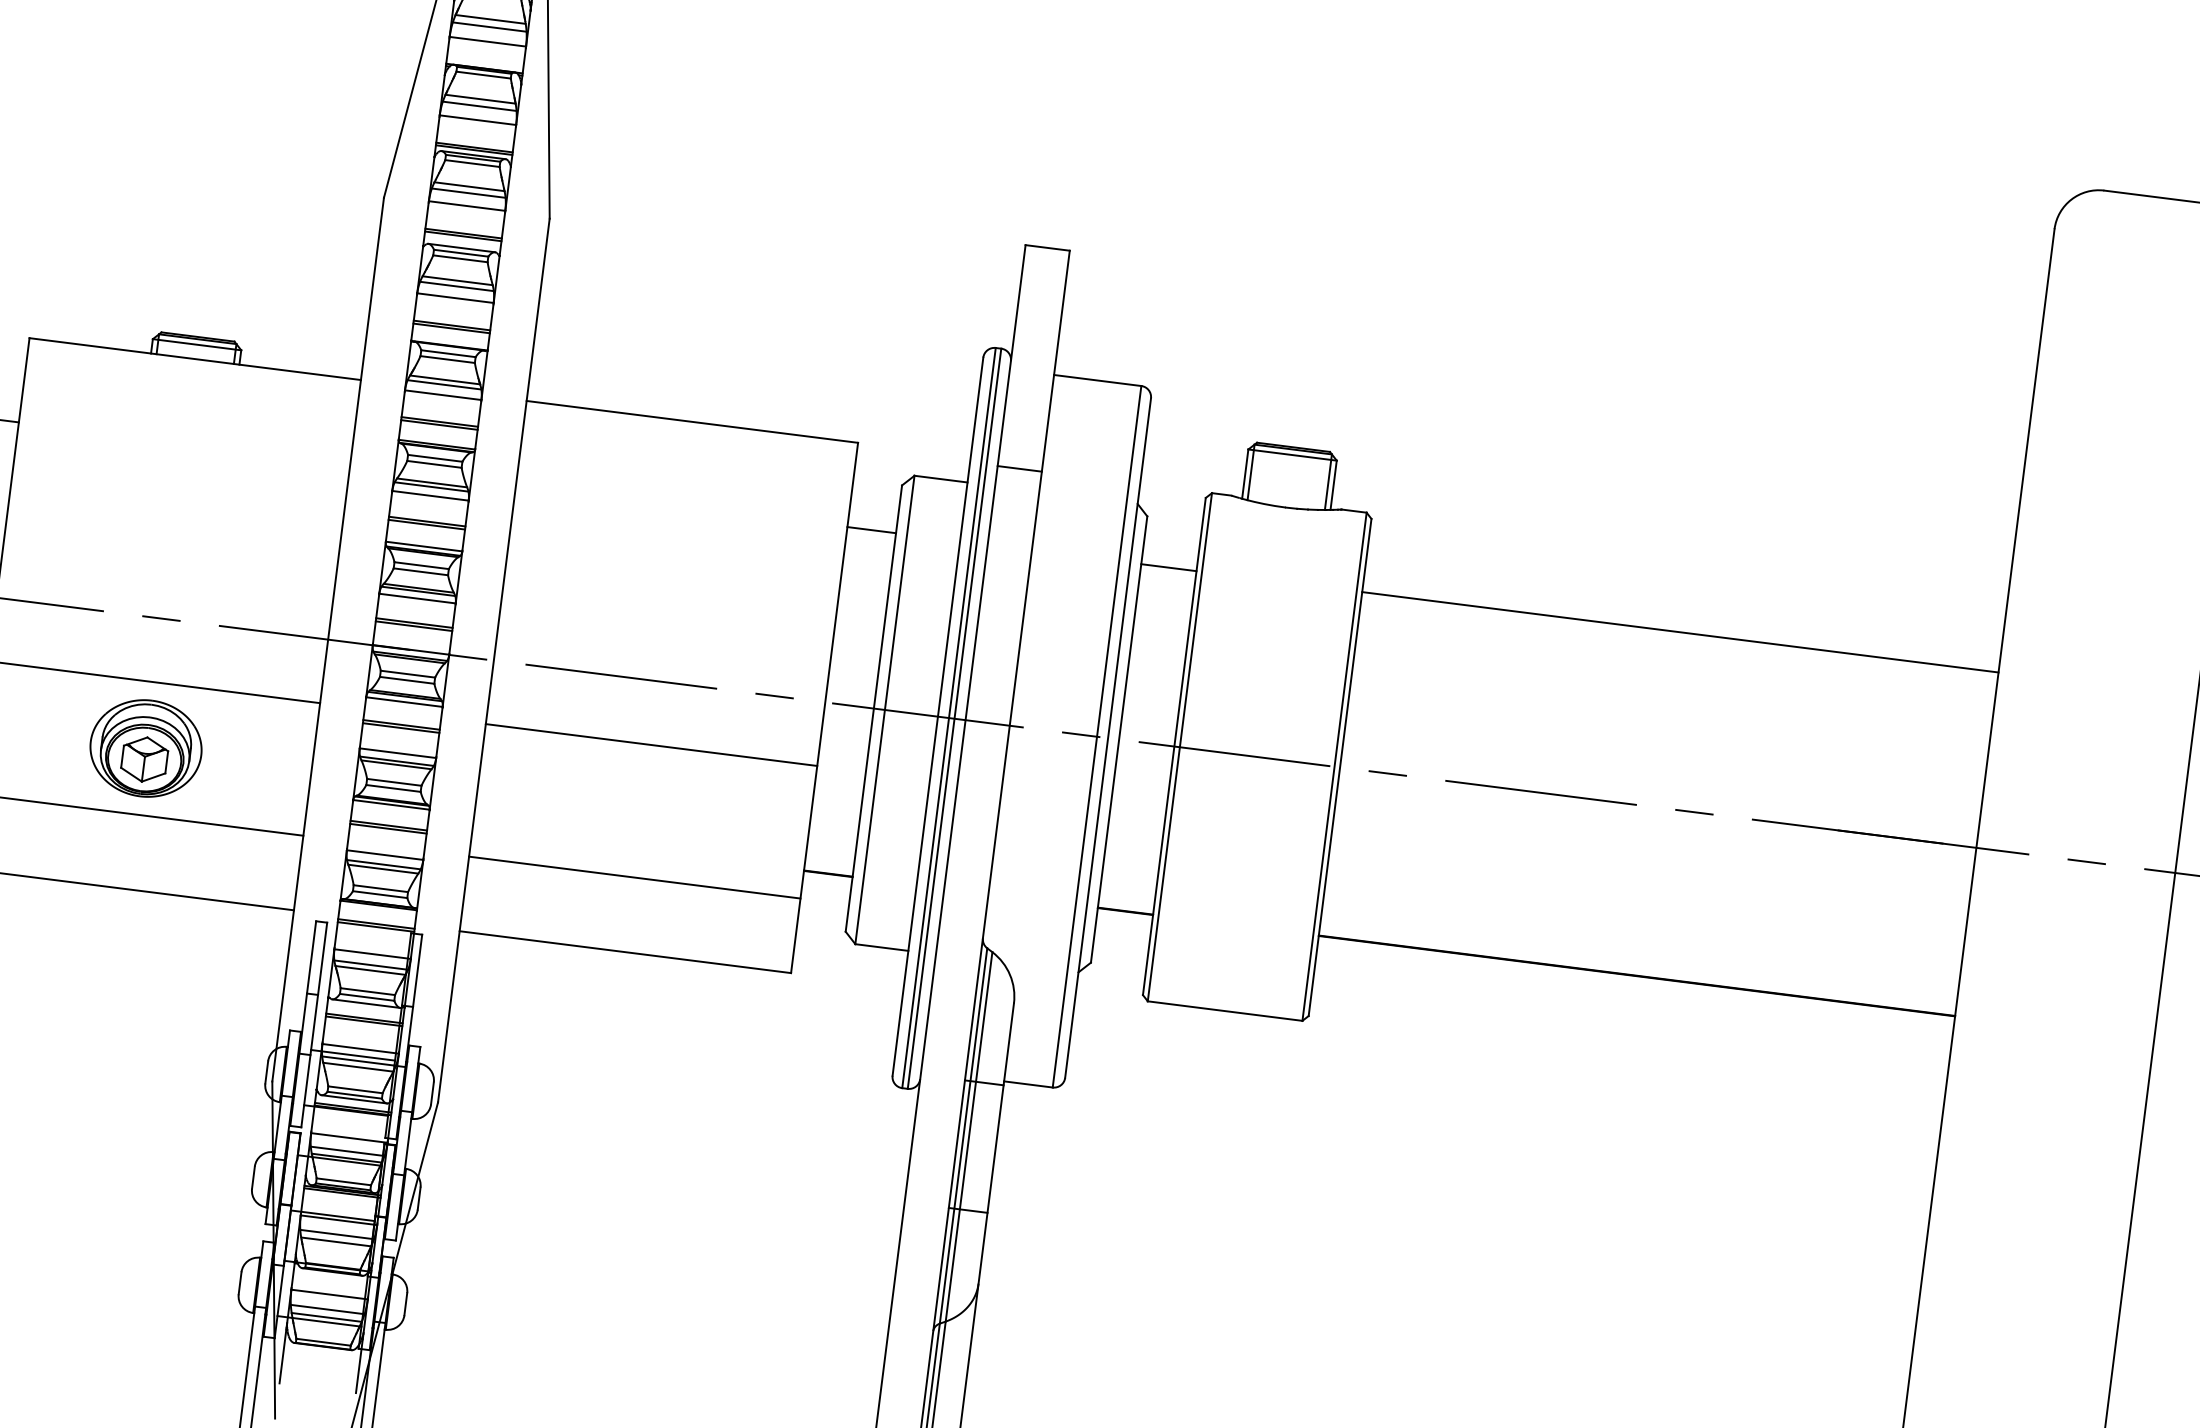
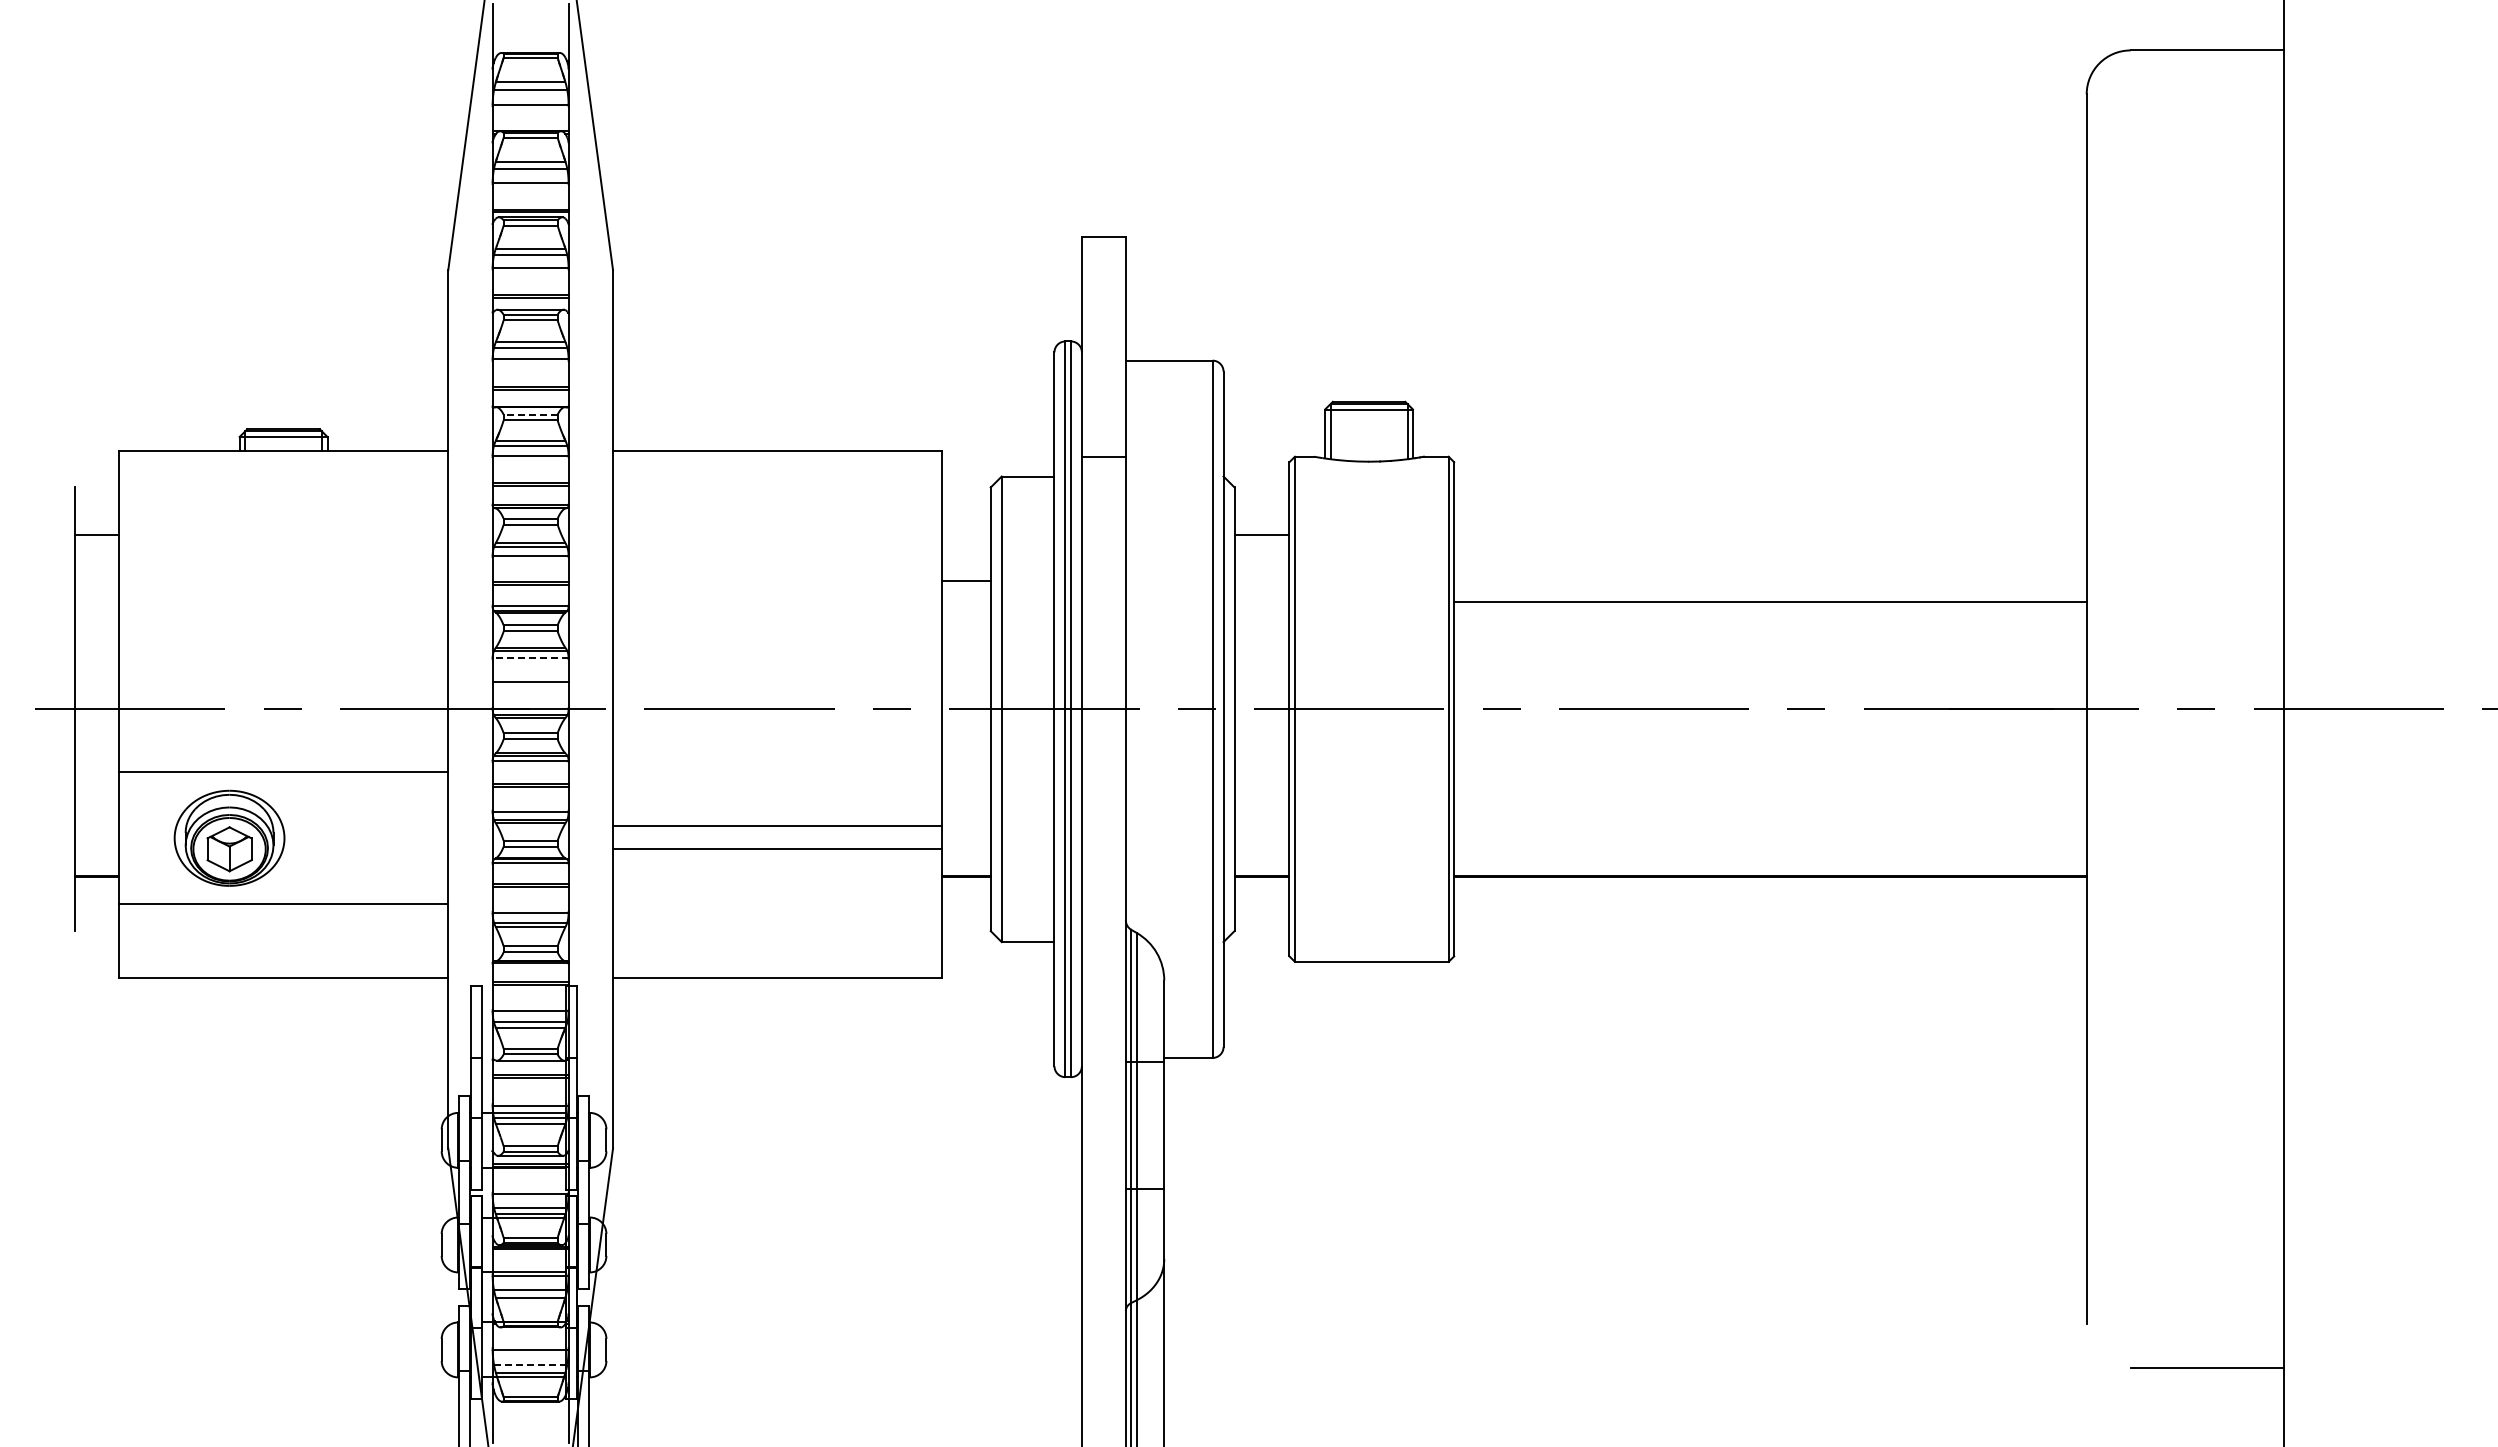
line: (448, 353) -> (530, 414), solid -> dashed
line: (871, 529) -> (966, 580), moved
line: (417, 598) -> (530, 658), solid -> dashed
line: (413, 626) -> (530, 685), removed
line: (1680, 631) -> (1770, 601), moved
line: (651, 745) -> (777, 826), moved
part: (146, 747) -> (229, 837), moved
line: (634, 877) -> (777, 849), moved
line: (327, 1309) -> (530, 1364), solid -> dashed

